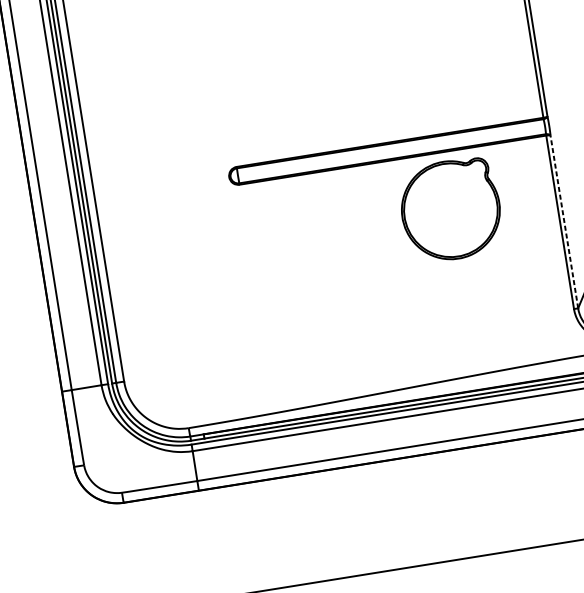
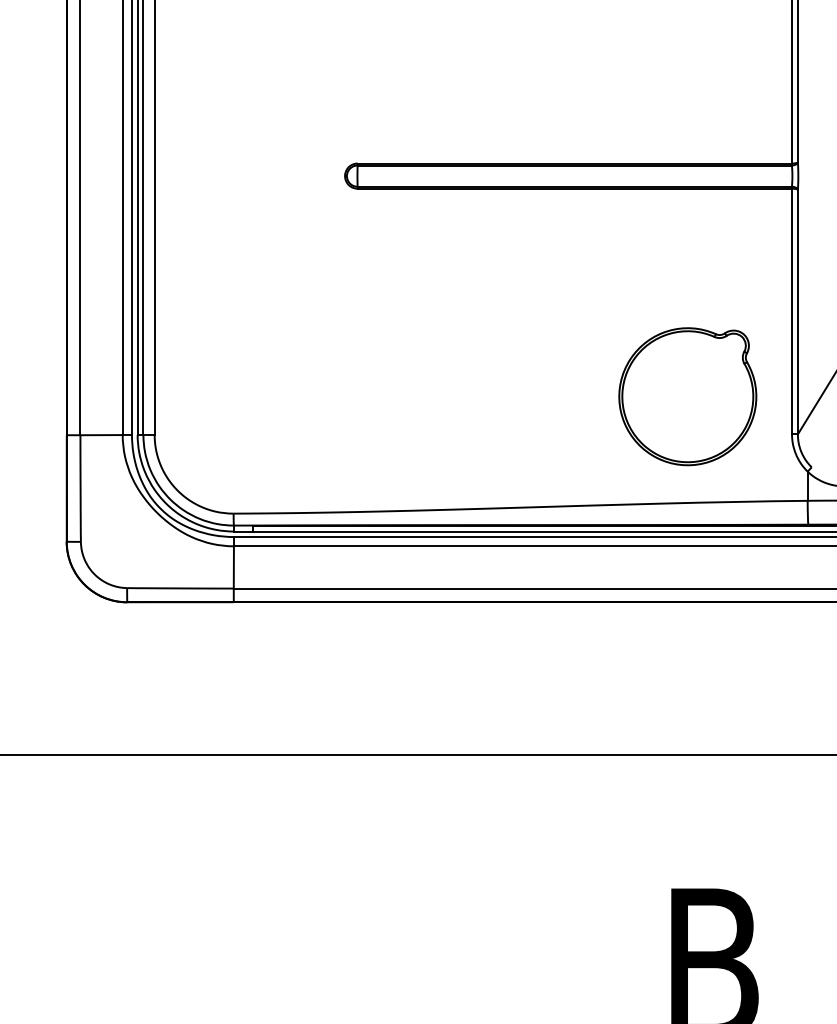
part: (450, 210) -> (687, 396), moved
line: (564, 221) -> (797, 311), dashed -> solid

